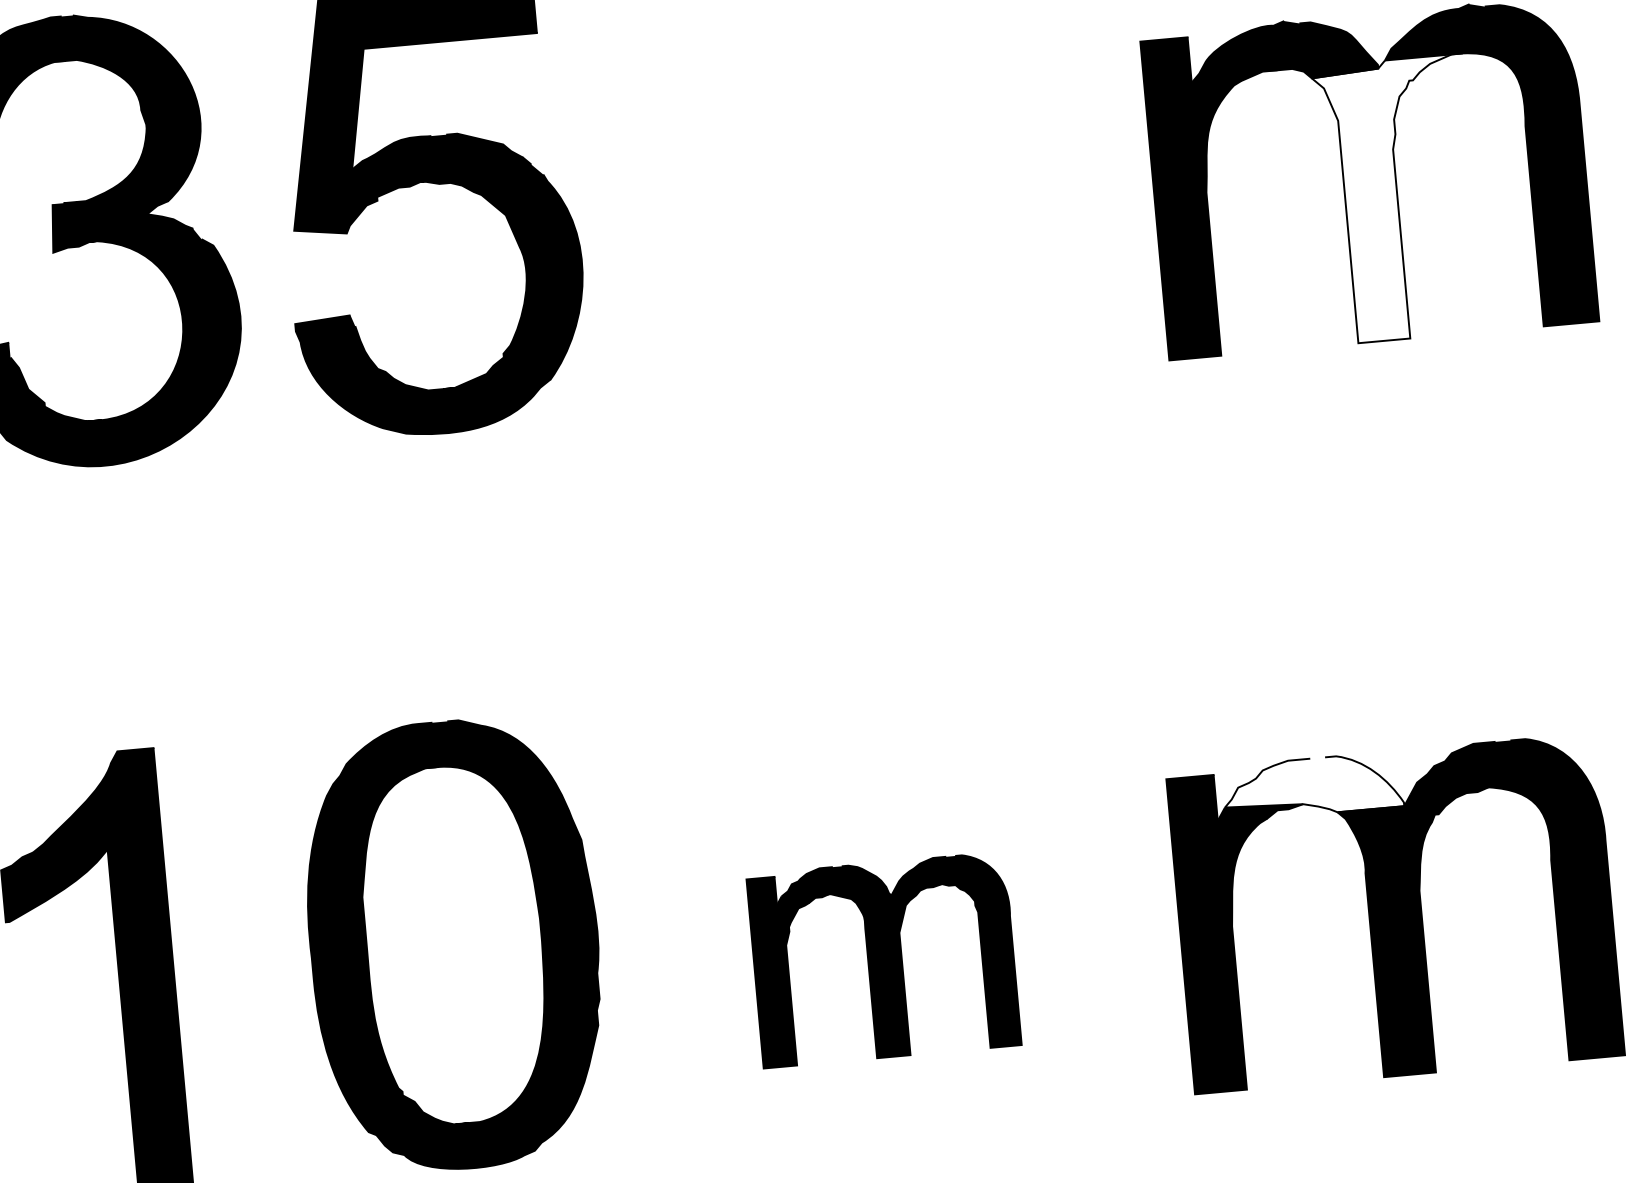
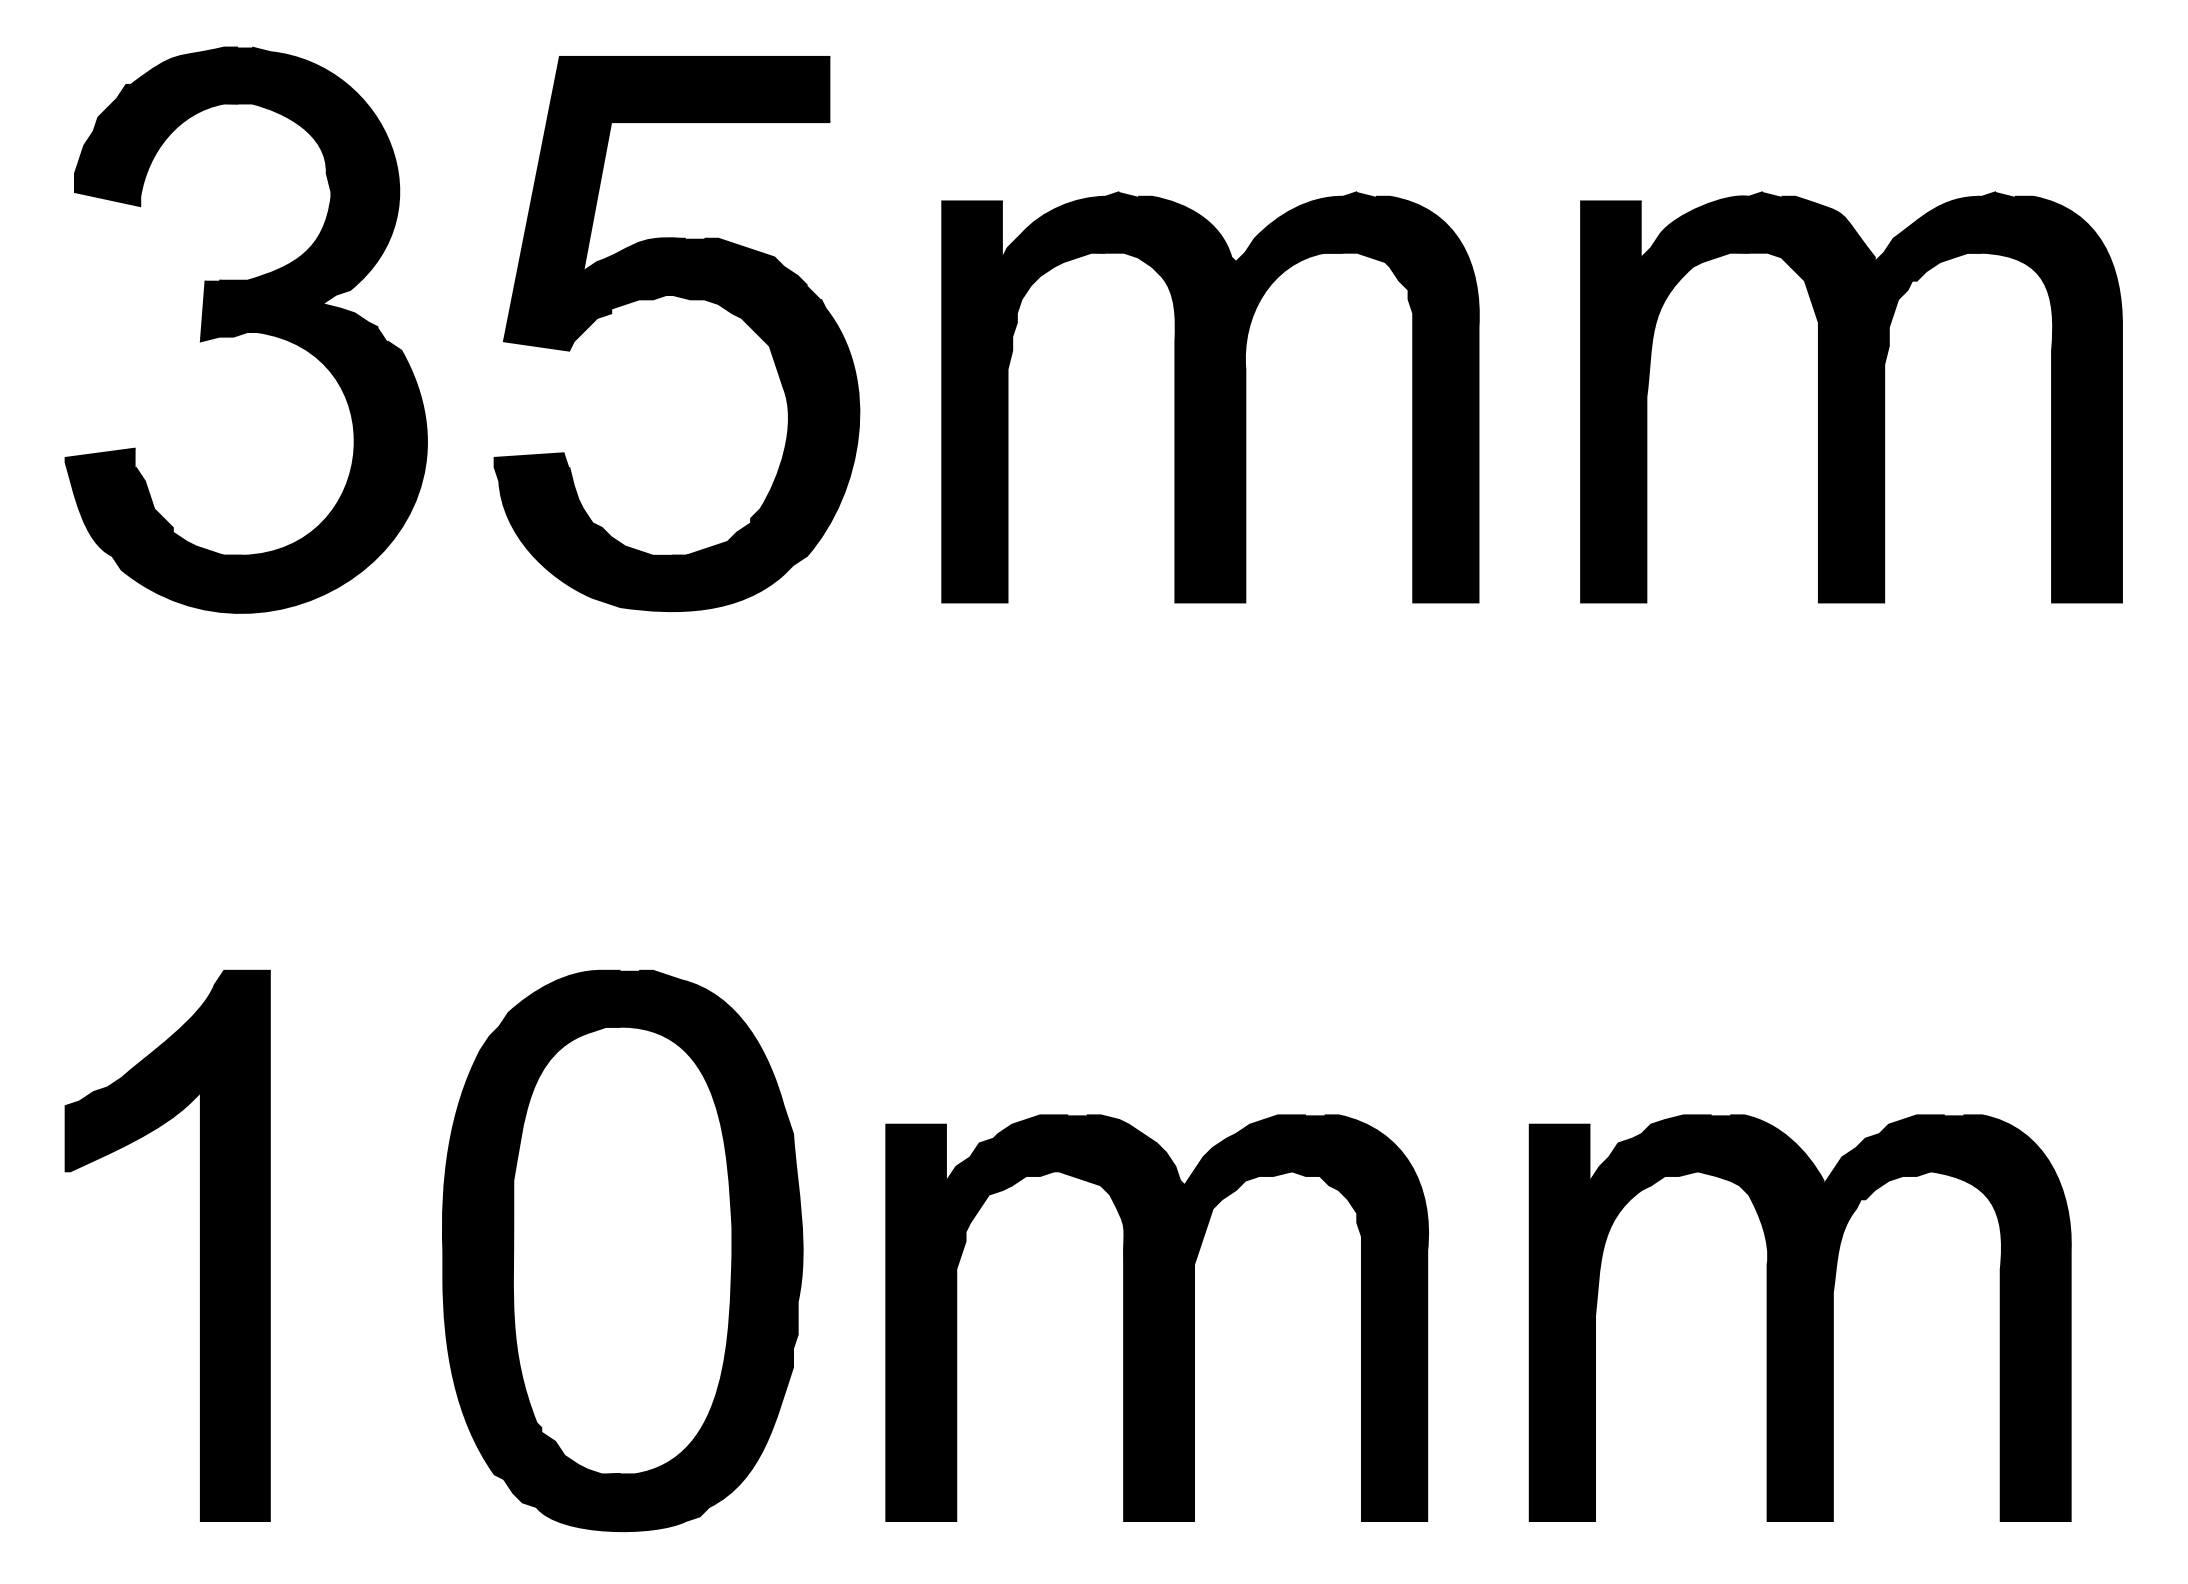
fill: (1399, 199) -> (1886, 427), added
part: (859, 224) -> (1210, 397), added
fill: (1312, 786) -> (1711, 1150), added
part: (883, 959) -> (1156, 1317), size x1.67

